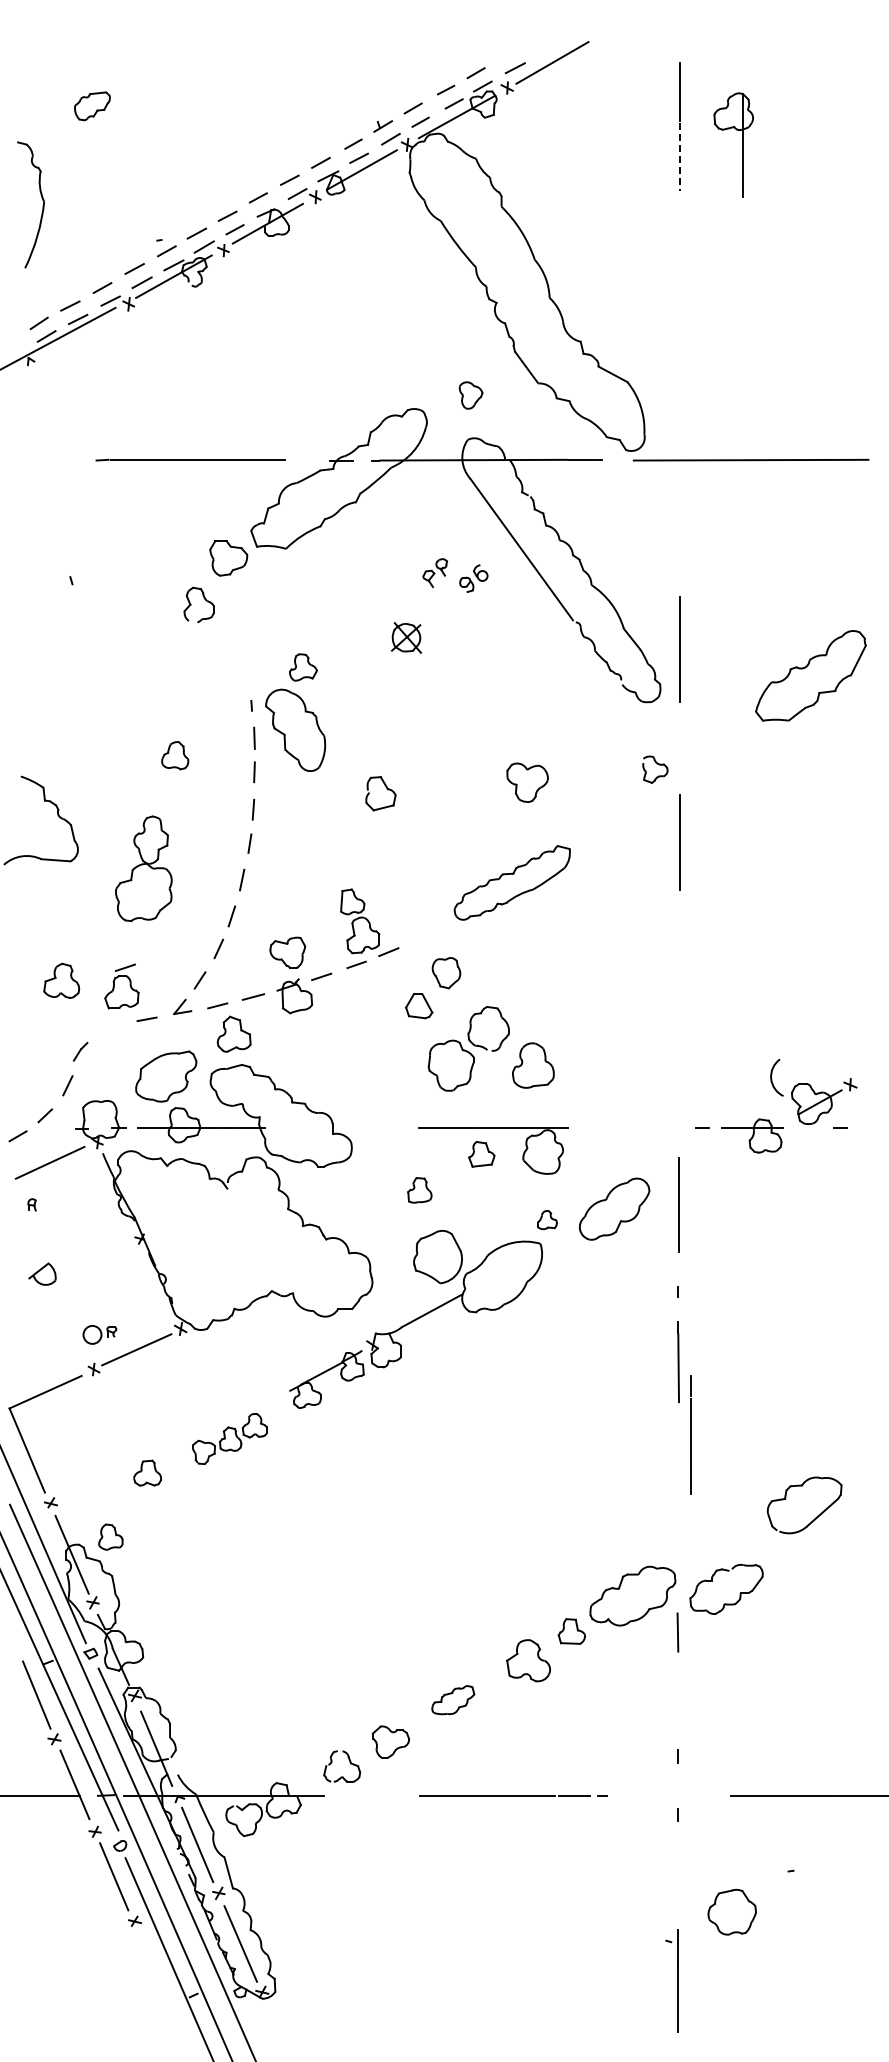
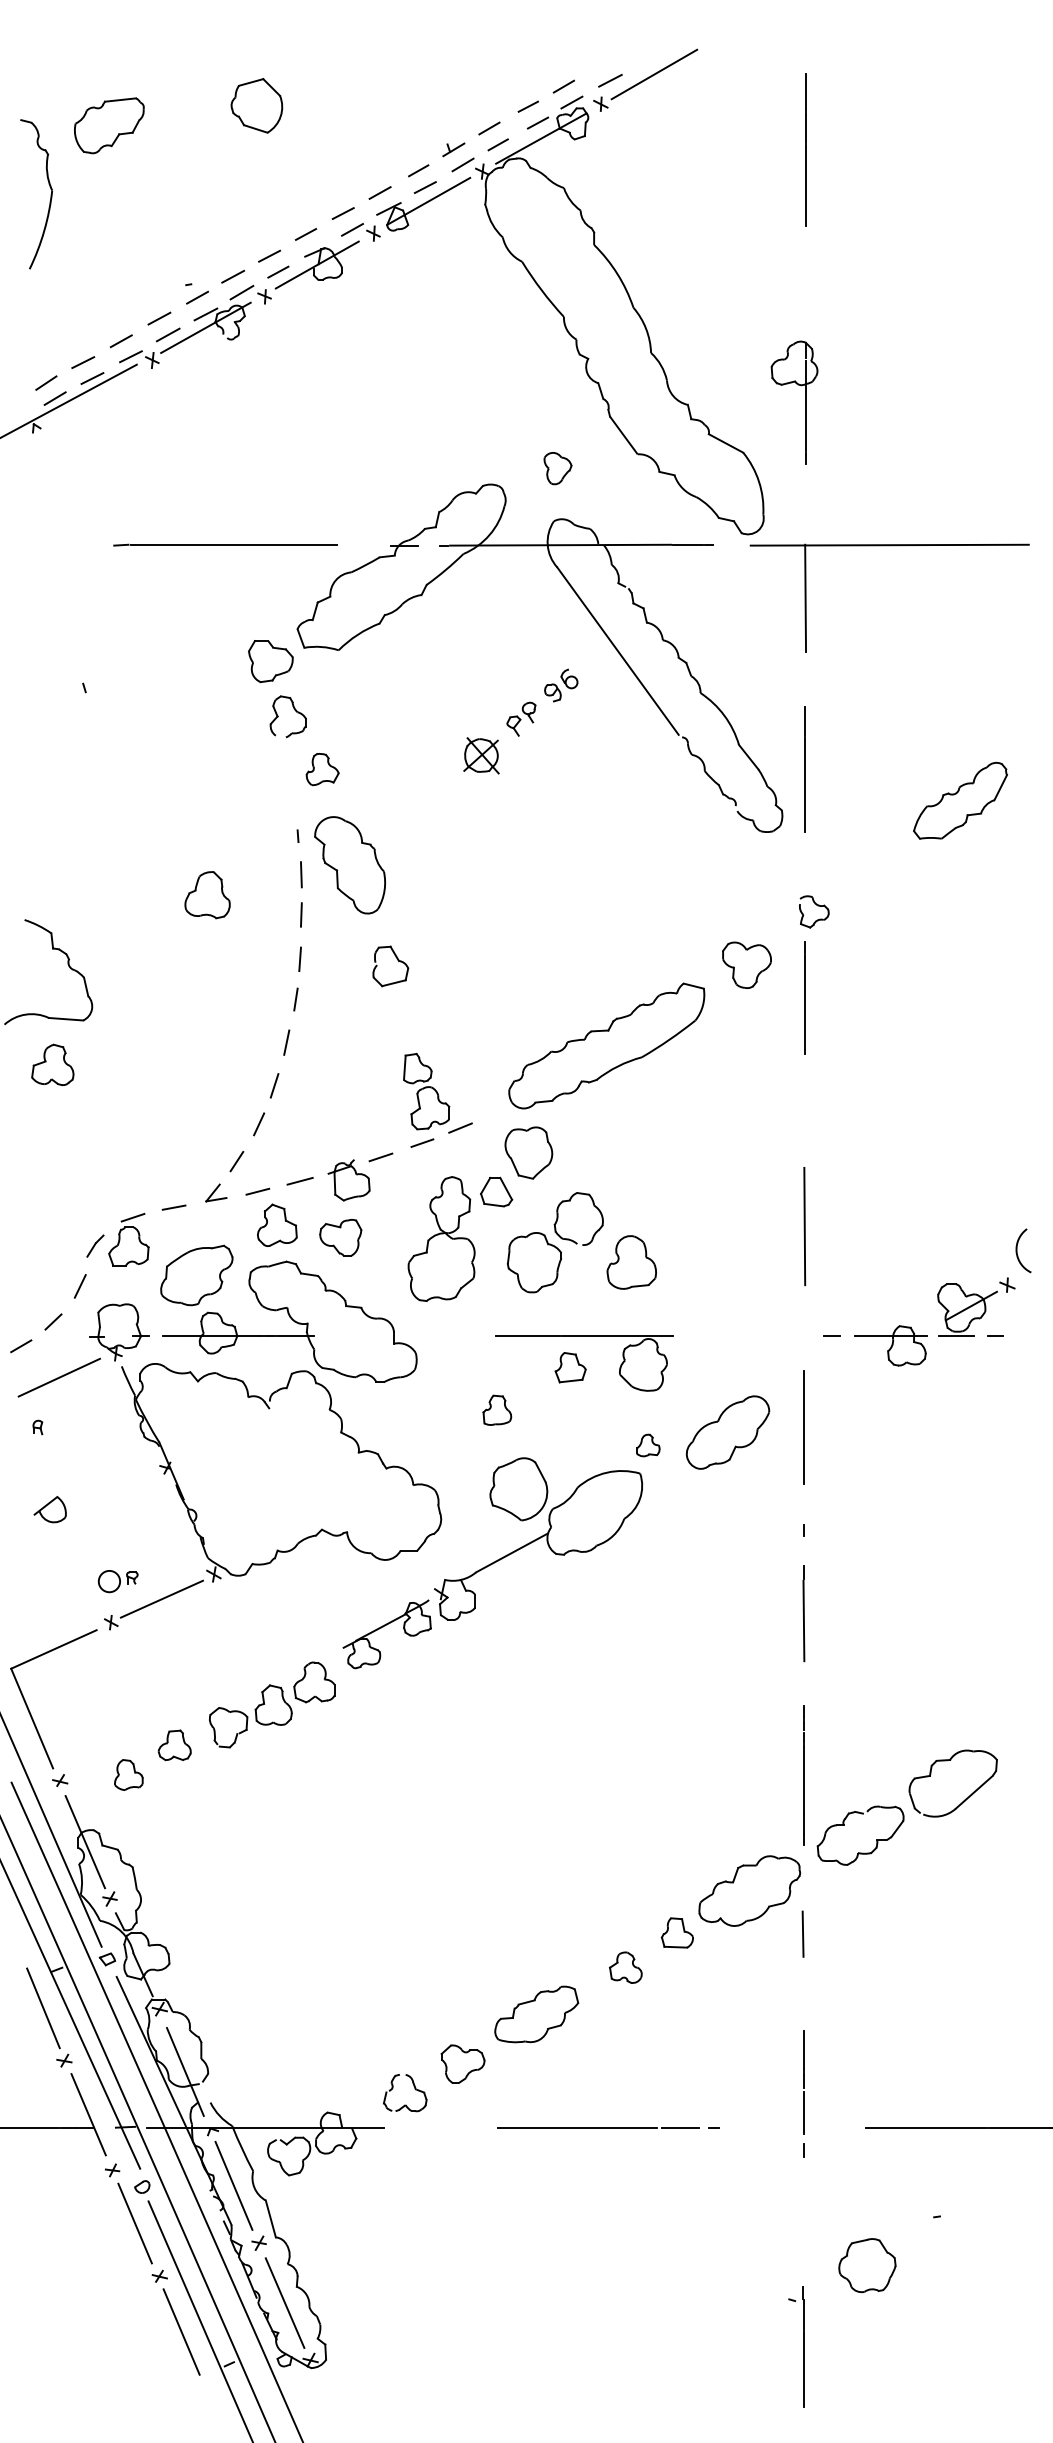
part: (216, 88) -> (256, 104), added
part: (92, 106) -> (109, 126), size x1.67
part: (742, 144) -> (804, 402), moved
line: (680, 156) -> (806, 185), dashed -> solid
part: (42, 205) -> (50, 194), moved
line: (679, 504) -> (804, 597), added
part: (434, 572) -> (520, 718), moved
part: (191, 604) -> (278, 716), moved
part: (303, 667) -> (322, 769), moved
part: (810, 675) -> (960, 800), size x0.71
part: (174, 755) -> (206, 895), size x1.43
part: (655, 769) -> (814, 911), moved
part: (527, 782) -> (746, 964), moved
part: (387, 790) -> (398, 962), moved
part: (143, 868) -> (441, 1238), moved
part: (512, 882) -> (607, 1045), size x1.43
part: (287, 952) -> (340, 1237), moved
part: (446, 972) -> (528, 1152), size x1.43
part: (61, 980) -> (52, 1064), moved
part: (121, 986) -> (128, 1239), moved
line: (679, 1034) -> (804, 1225), added
arc: (772, 1078) -> (1018, 1251), moved
line: (807, 1127) -> (956, 1335), added
line: (690, 1434) -> (802, 1775), moved
part: (229, 1438) -> (271, 1704), size x1.43
part: (110, 1536) -> (128, 1774), moved
part: (739, 1593) -> (876, 1840), moved
part: (527, 1660) -> (624, 1967), size x0.62
part: (453, 1699) -> (537, 2013), size x1.67
line: (678, 1730) -> (803, 2050), added
line: (678, 1782) -> (803, 2111), added
line: (153, 1968) -> (181, 2332), added

